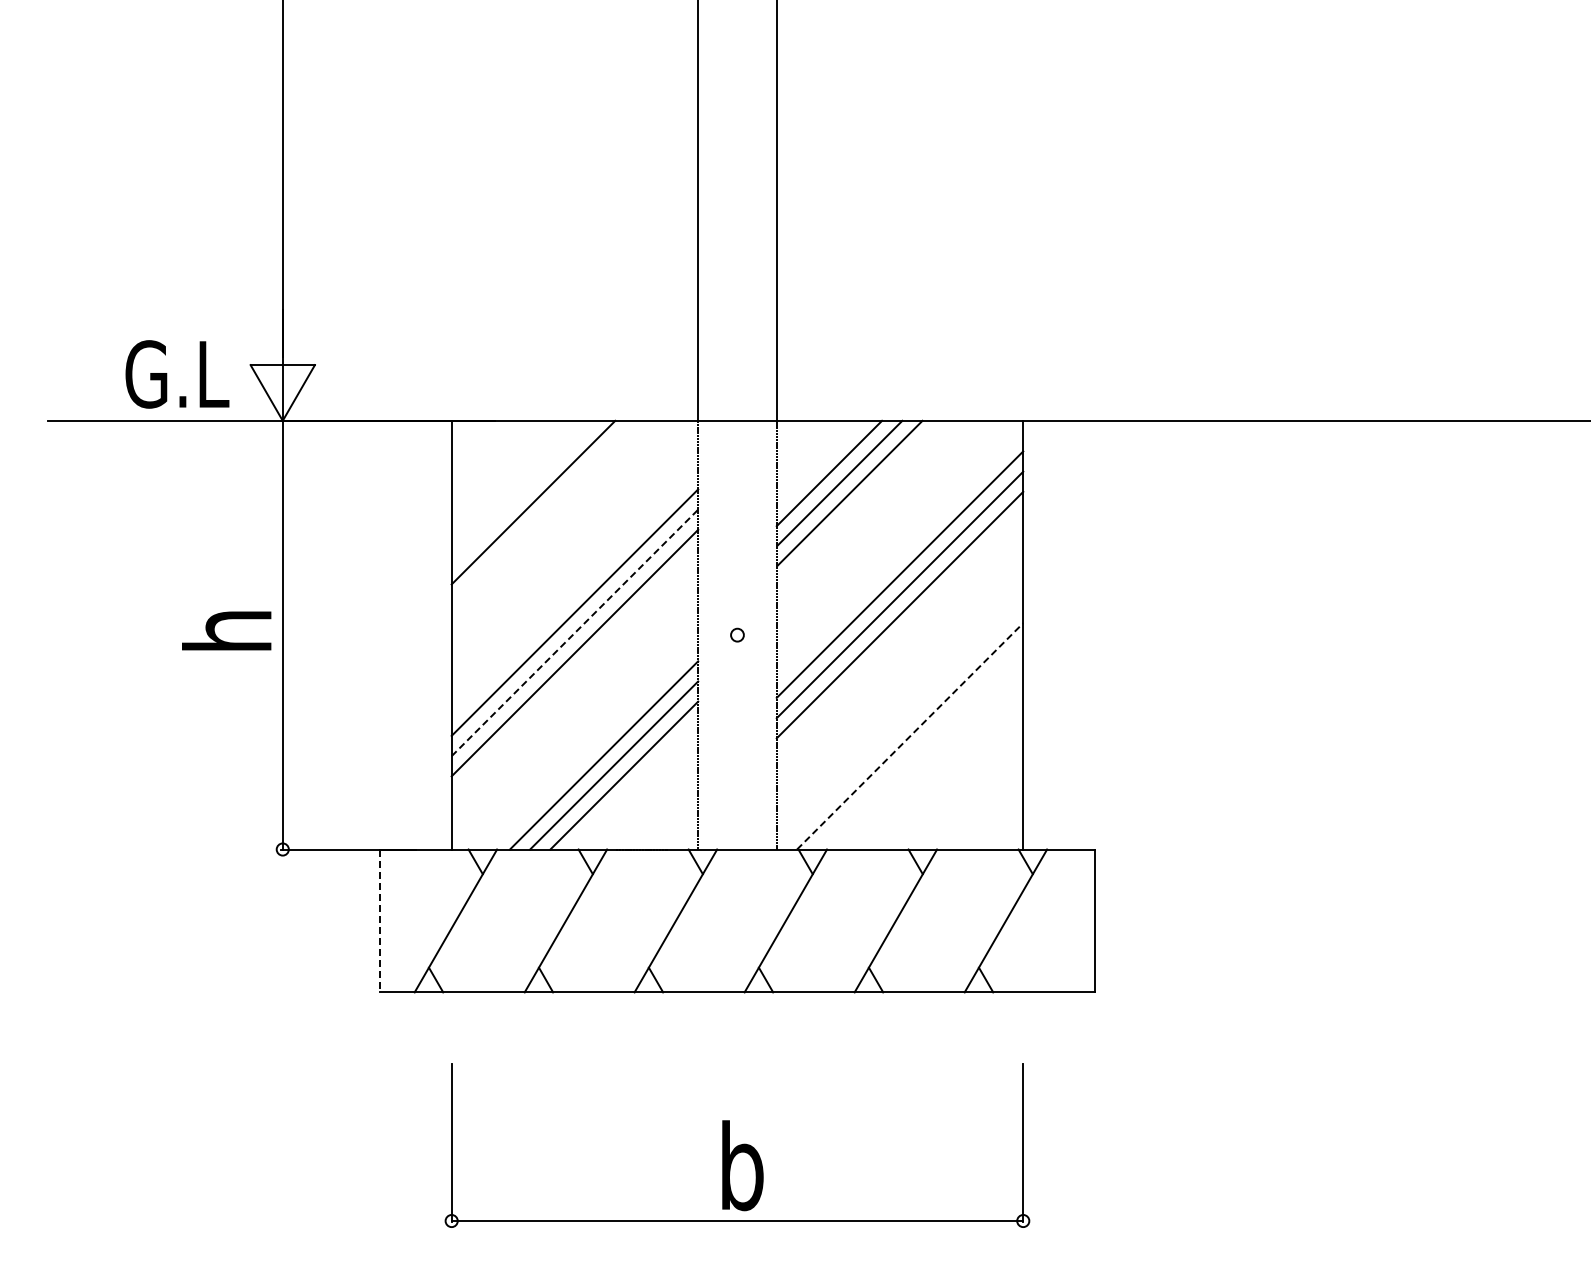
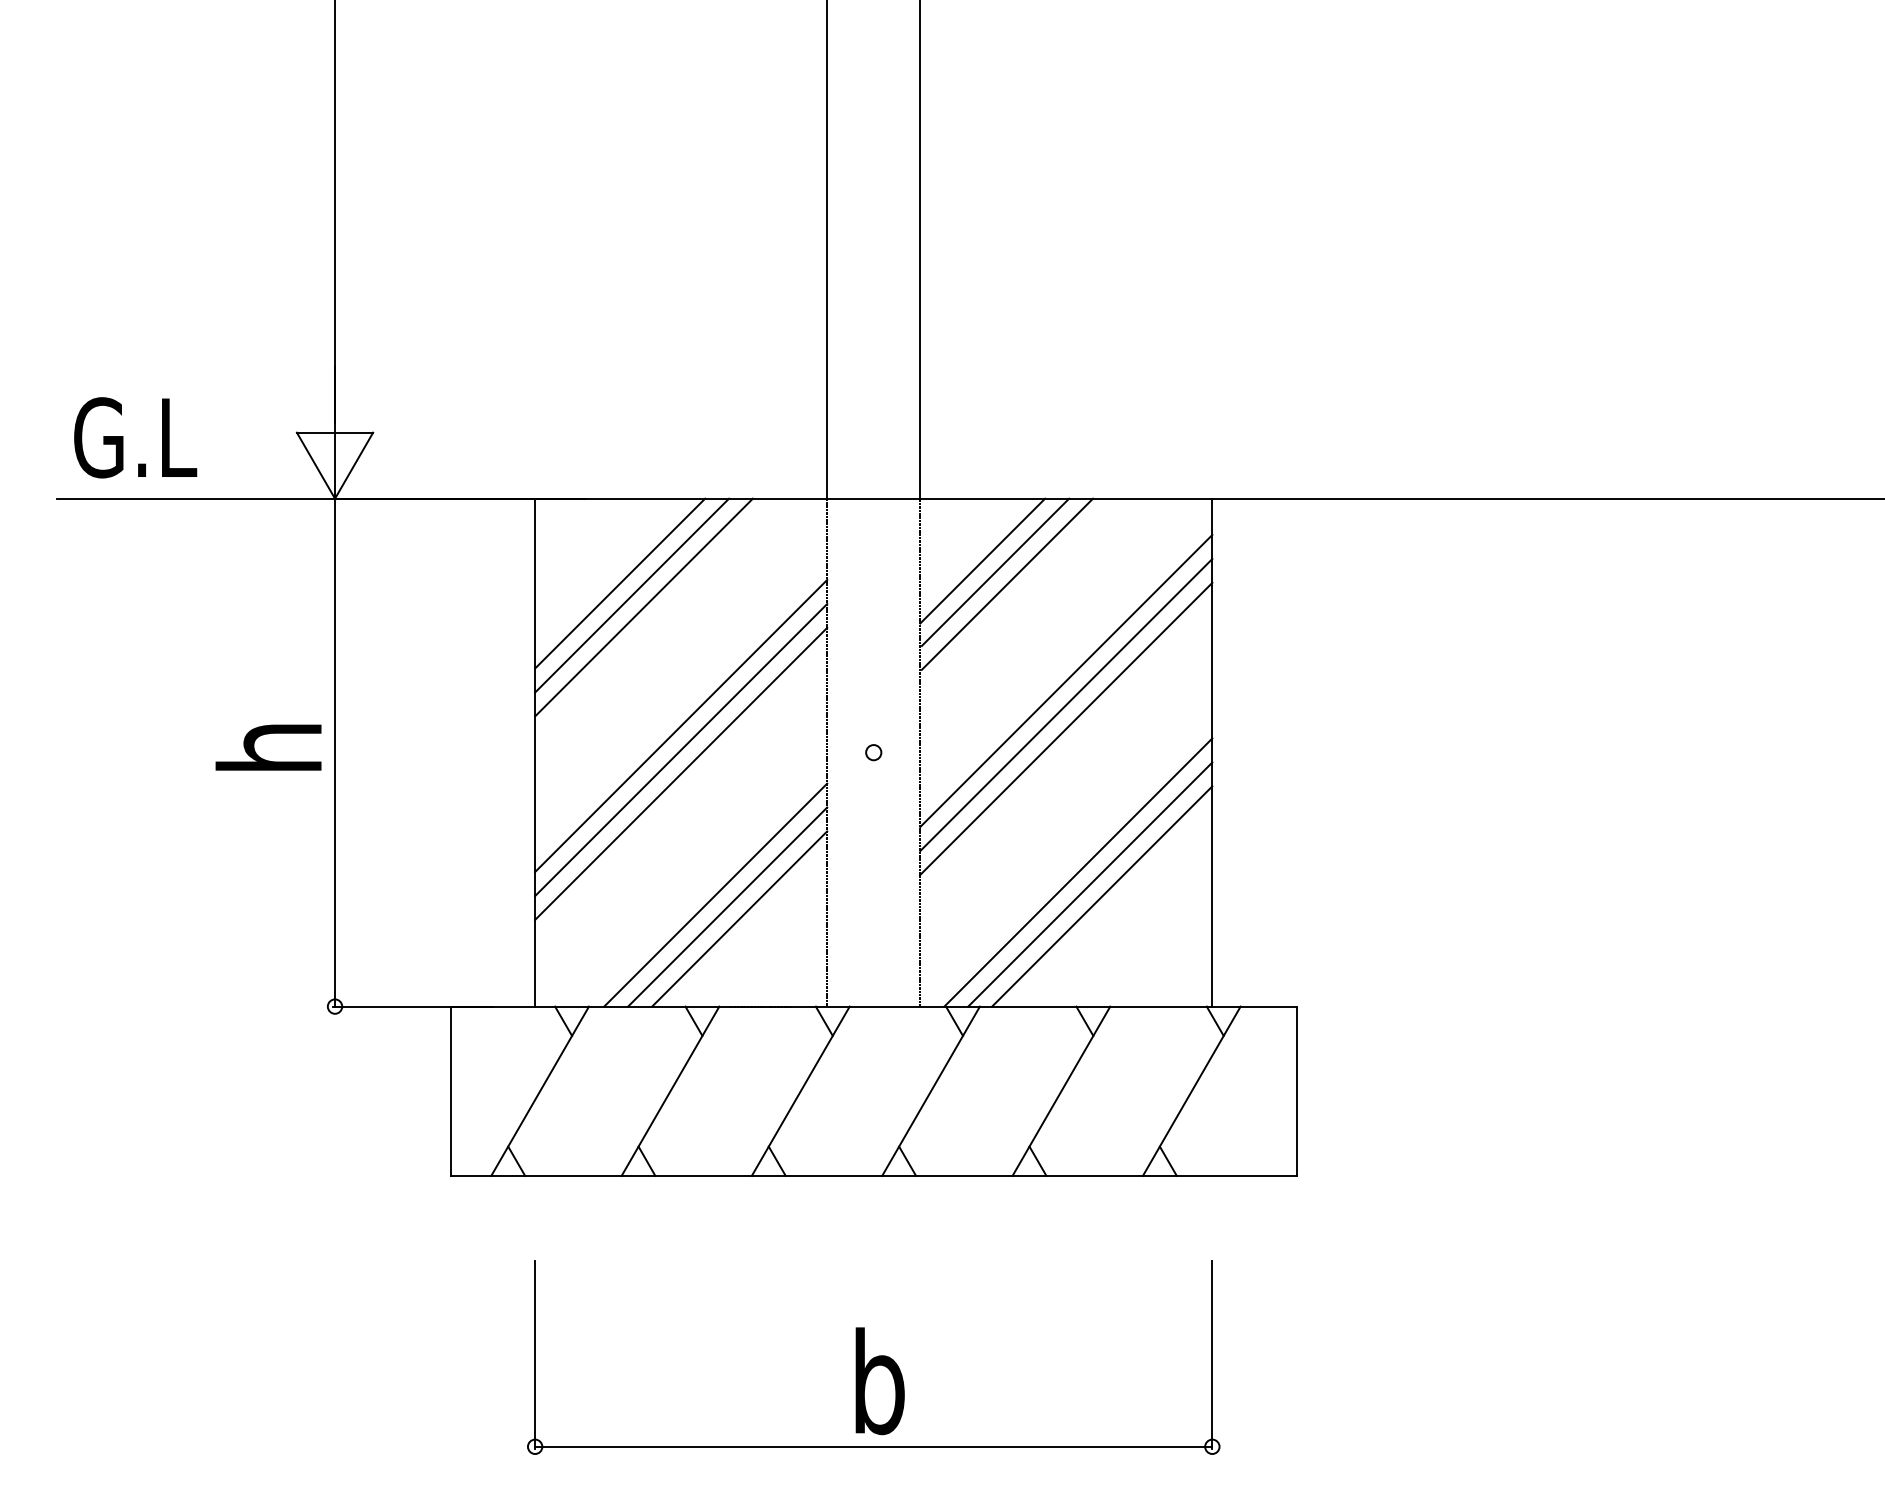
text: (177, 374) -> (135, 437), moved
line: (523, 492) -> (620, 583), added
line: (543, 512) -> (643, 607), added
line: (575, 632) -> (681, 749), dashed -> solid
line: (910, 736) -> (1078, 872), dashed -> solid
line: (920, 746) -> (1090, 884), added
line: (930, 756) -> (1102, 896), added
line: (380, 921) -> (450, 1091), dashed -> solid

